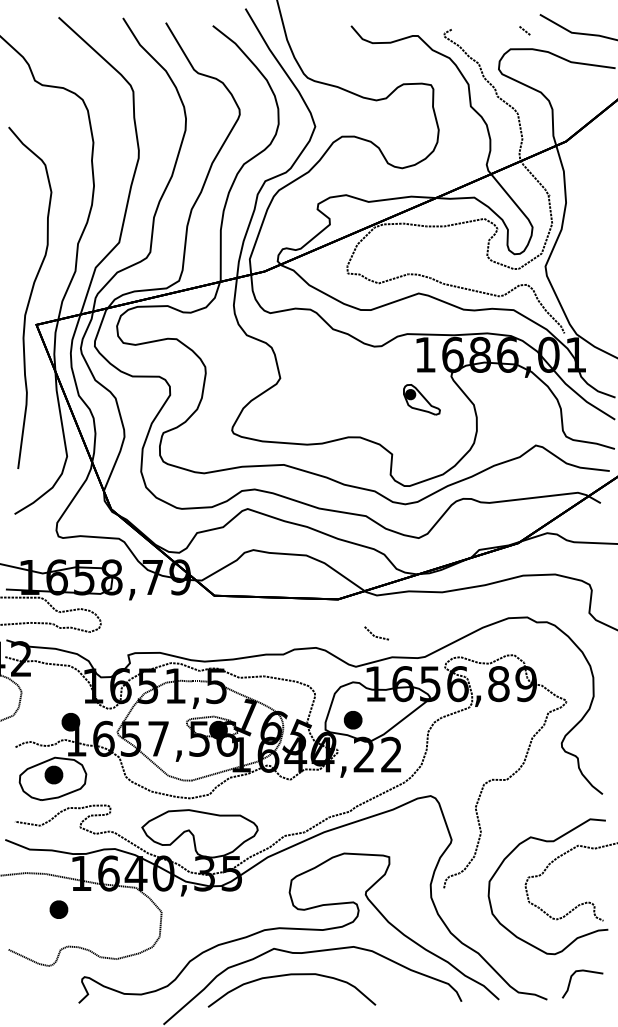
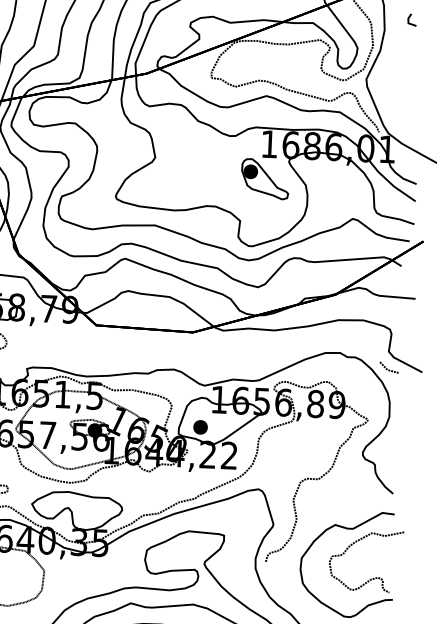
part: (600, 188) -> (412, 20), added
part: (421, 399) -> (264, 179), size x1.67
line: (374, 635) -> (387, 369), moved

